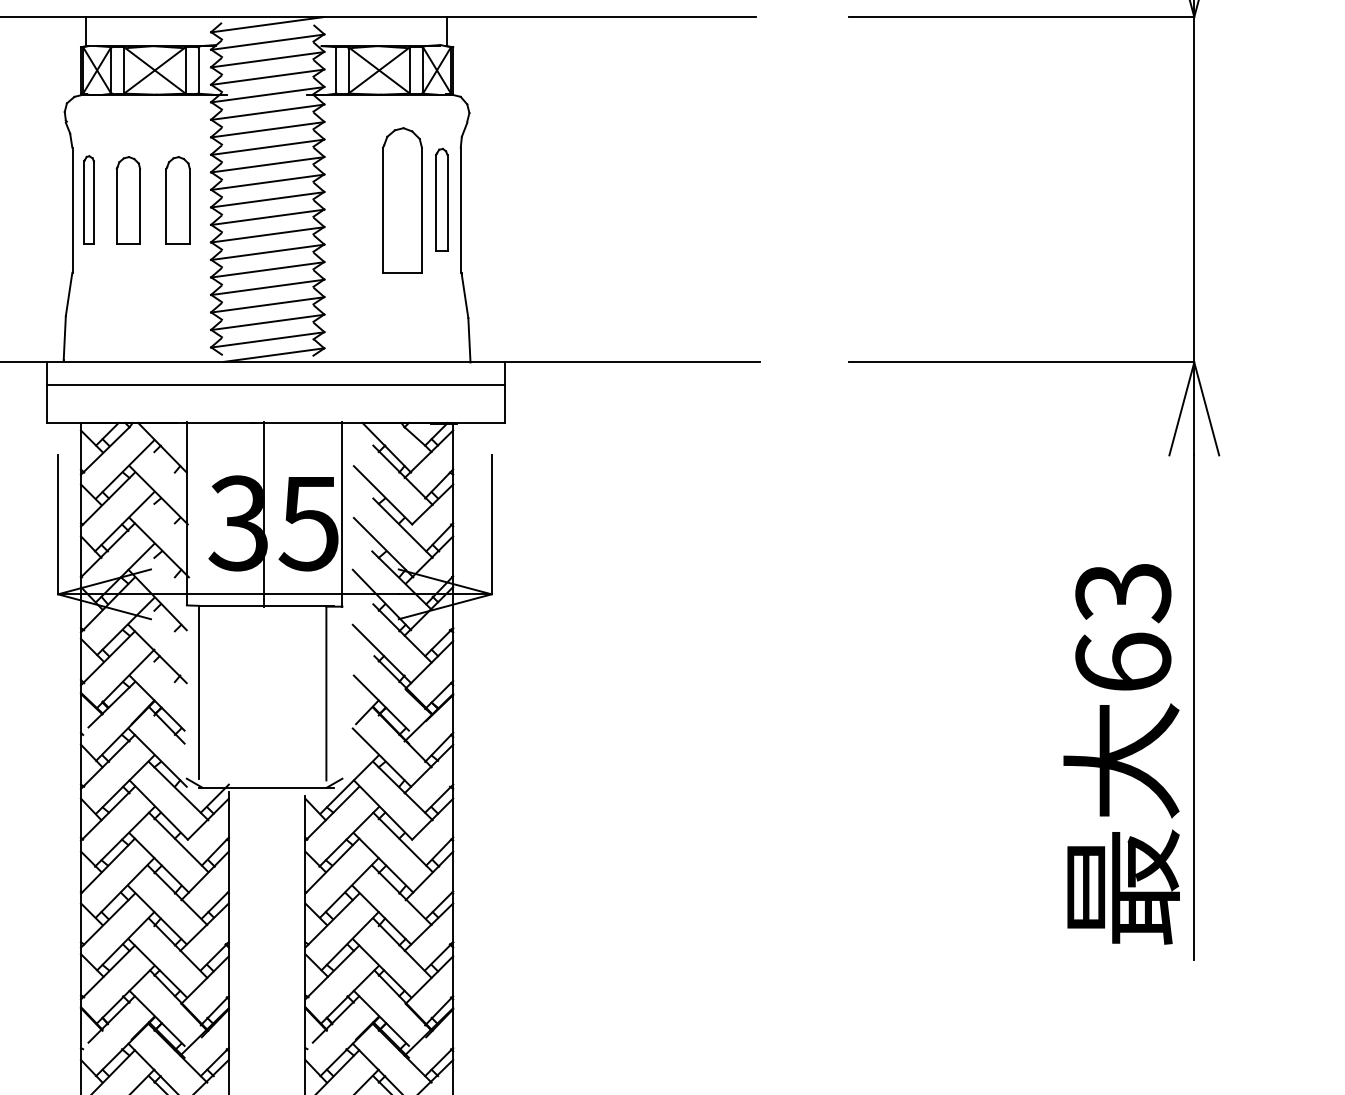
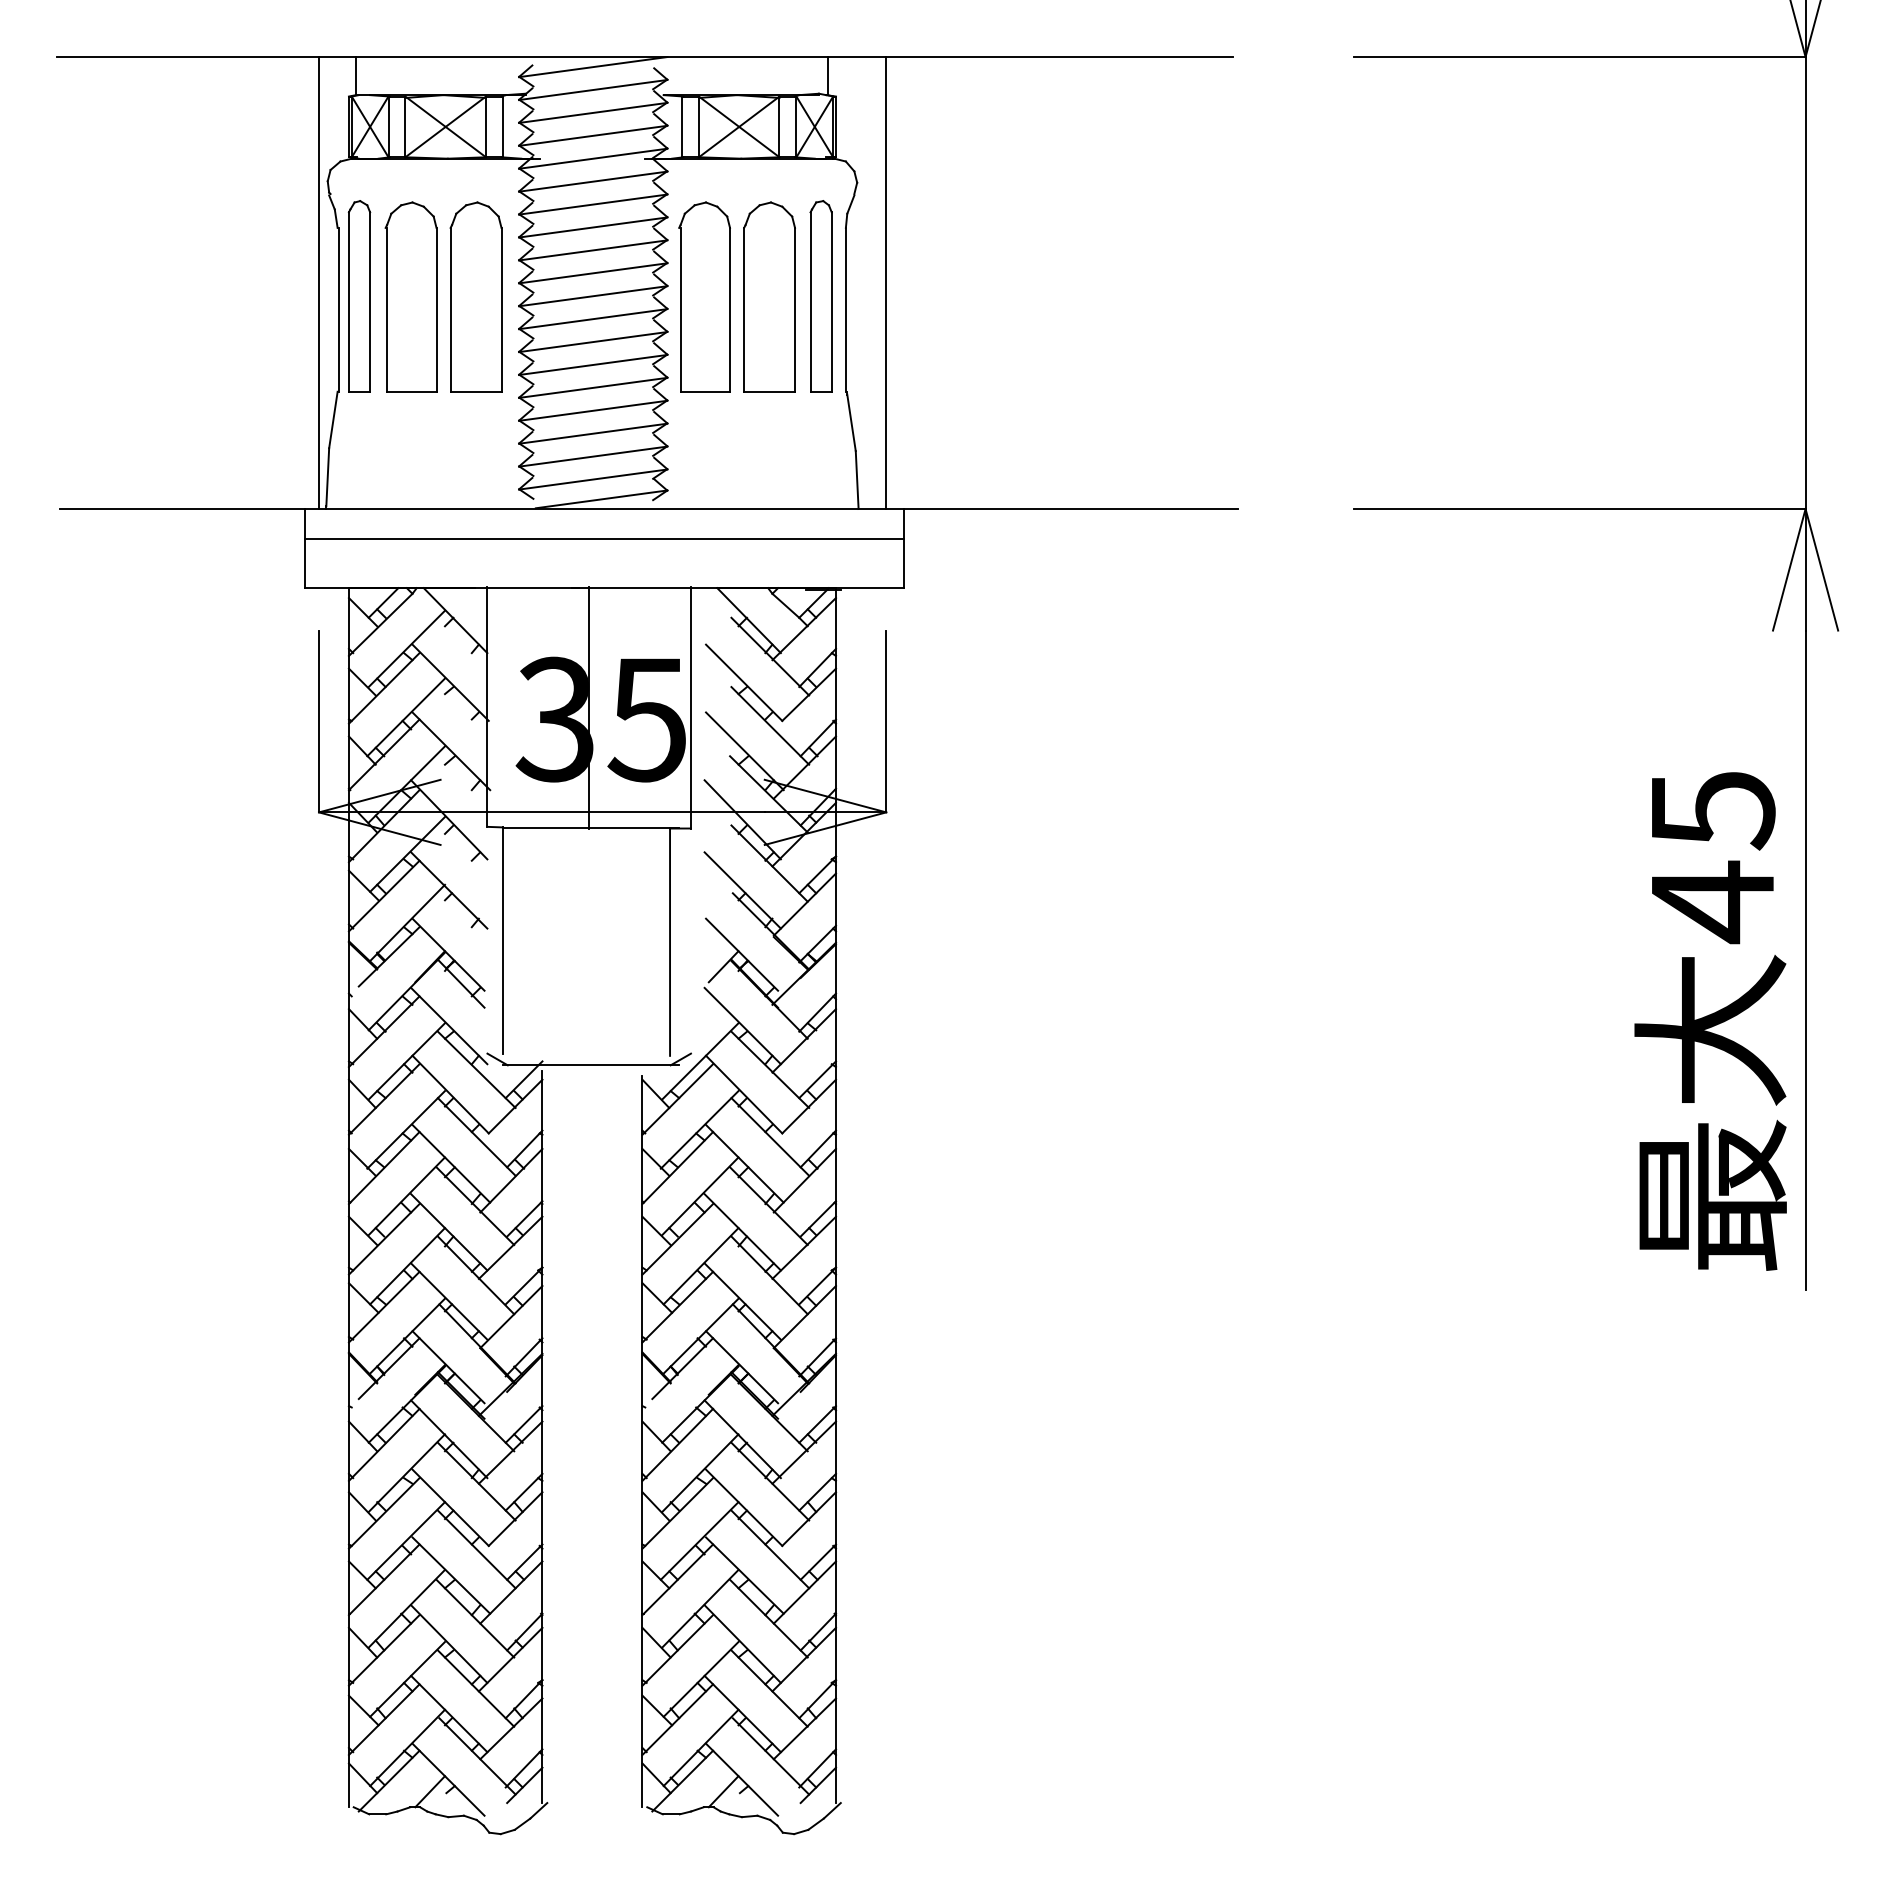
line: (58, 190) -> (319, 283), added
line: (491, 190) -> (886, 283), added
part: (89, 200) -> (359, 296), size x1.67
part: (128, 200) -> (410, 296), size x1.67
part: (177, 200) -> (475, 296), size x1.67
part: (352, 200) -> (704, 296), added
part: (441, 200) -> (820, 296), size x1.43
text: (1123, 629) -> (1712, 858), 63 -> 45

